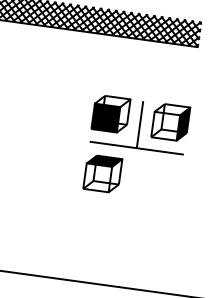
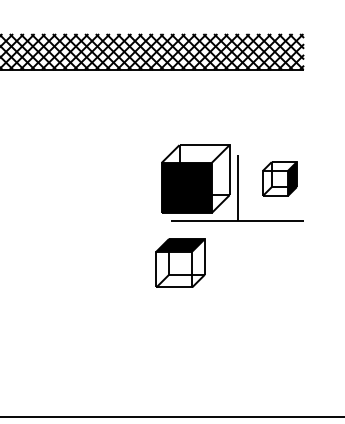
part: (110, 113) -> (195, 178), size x1.4
part: (170, 122) -> (279, 178), size x0.7
part: (102, 173) -> (180, 262), moved

